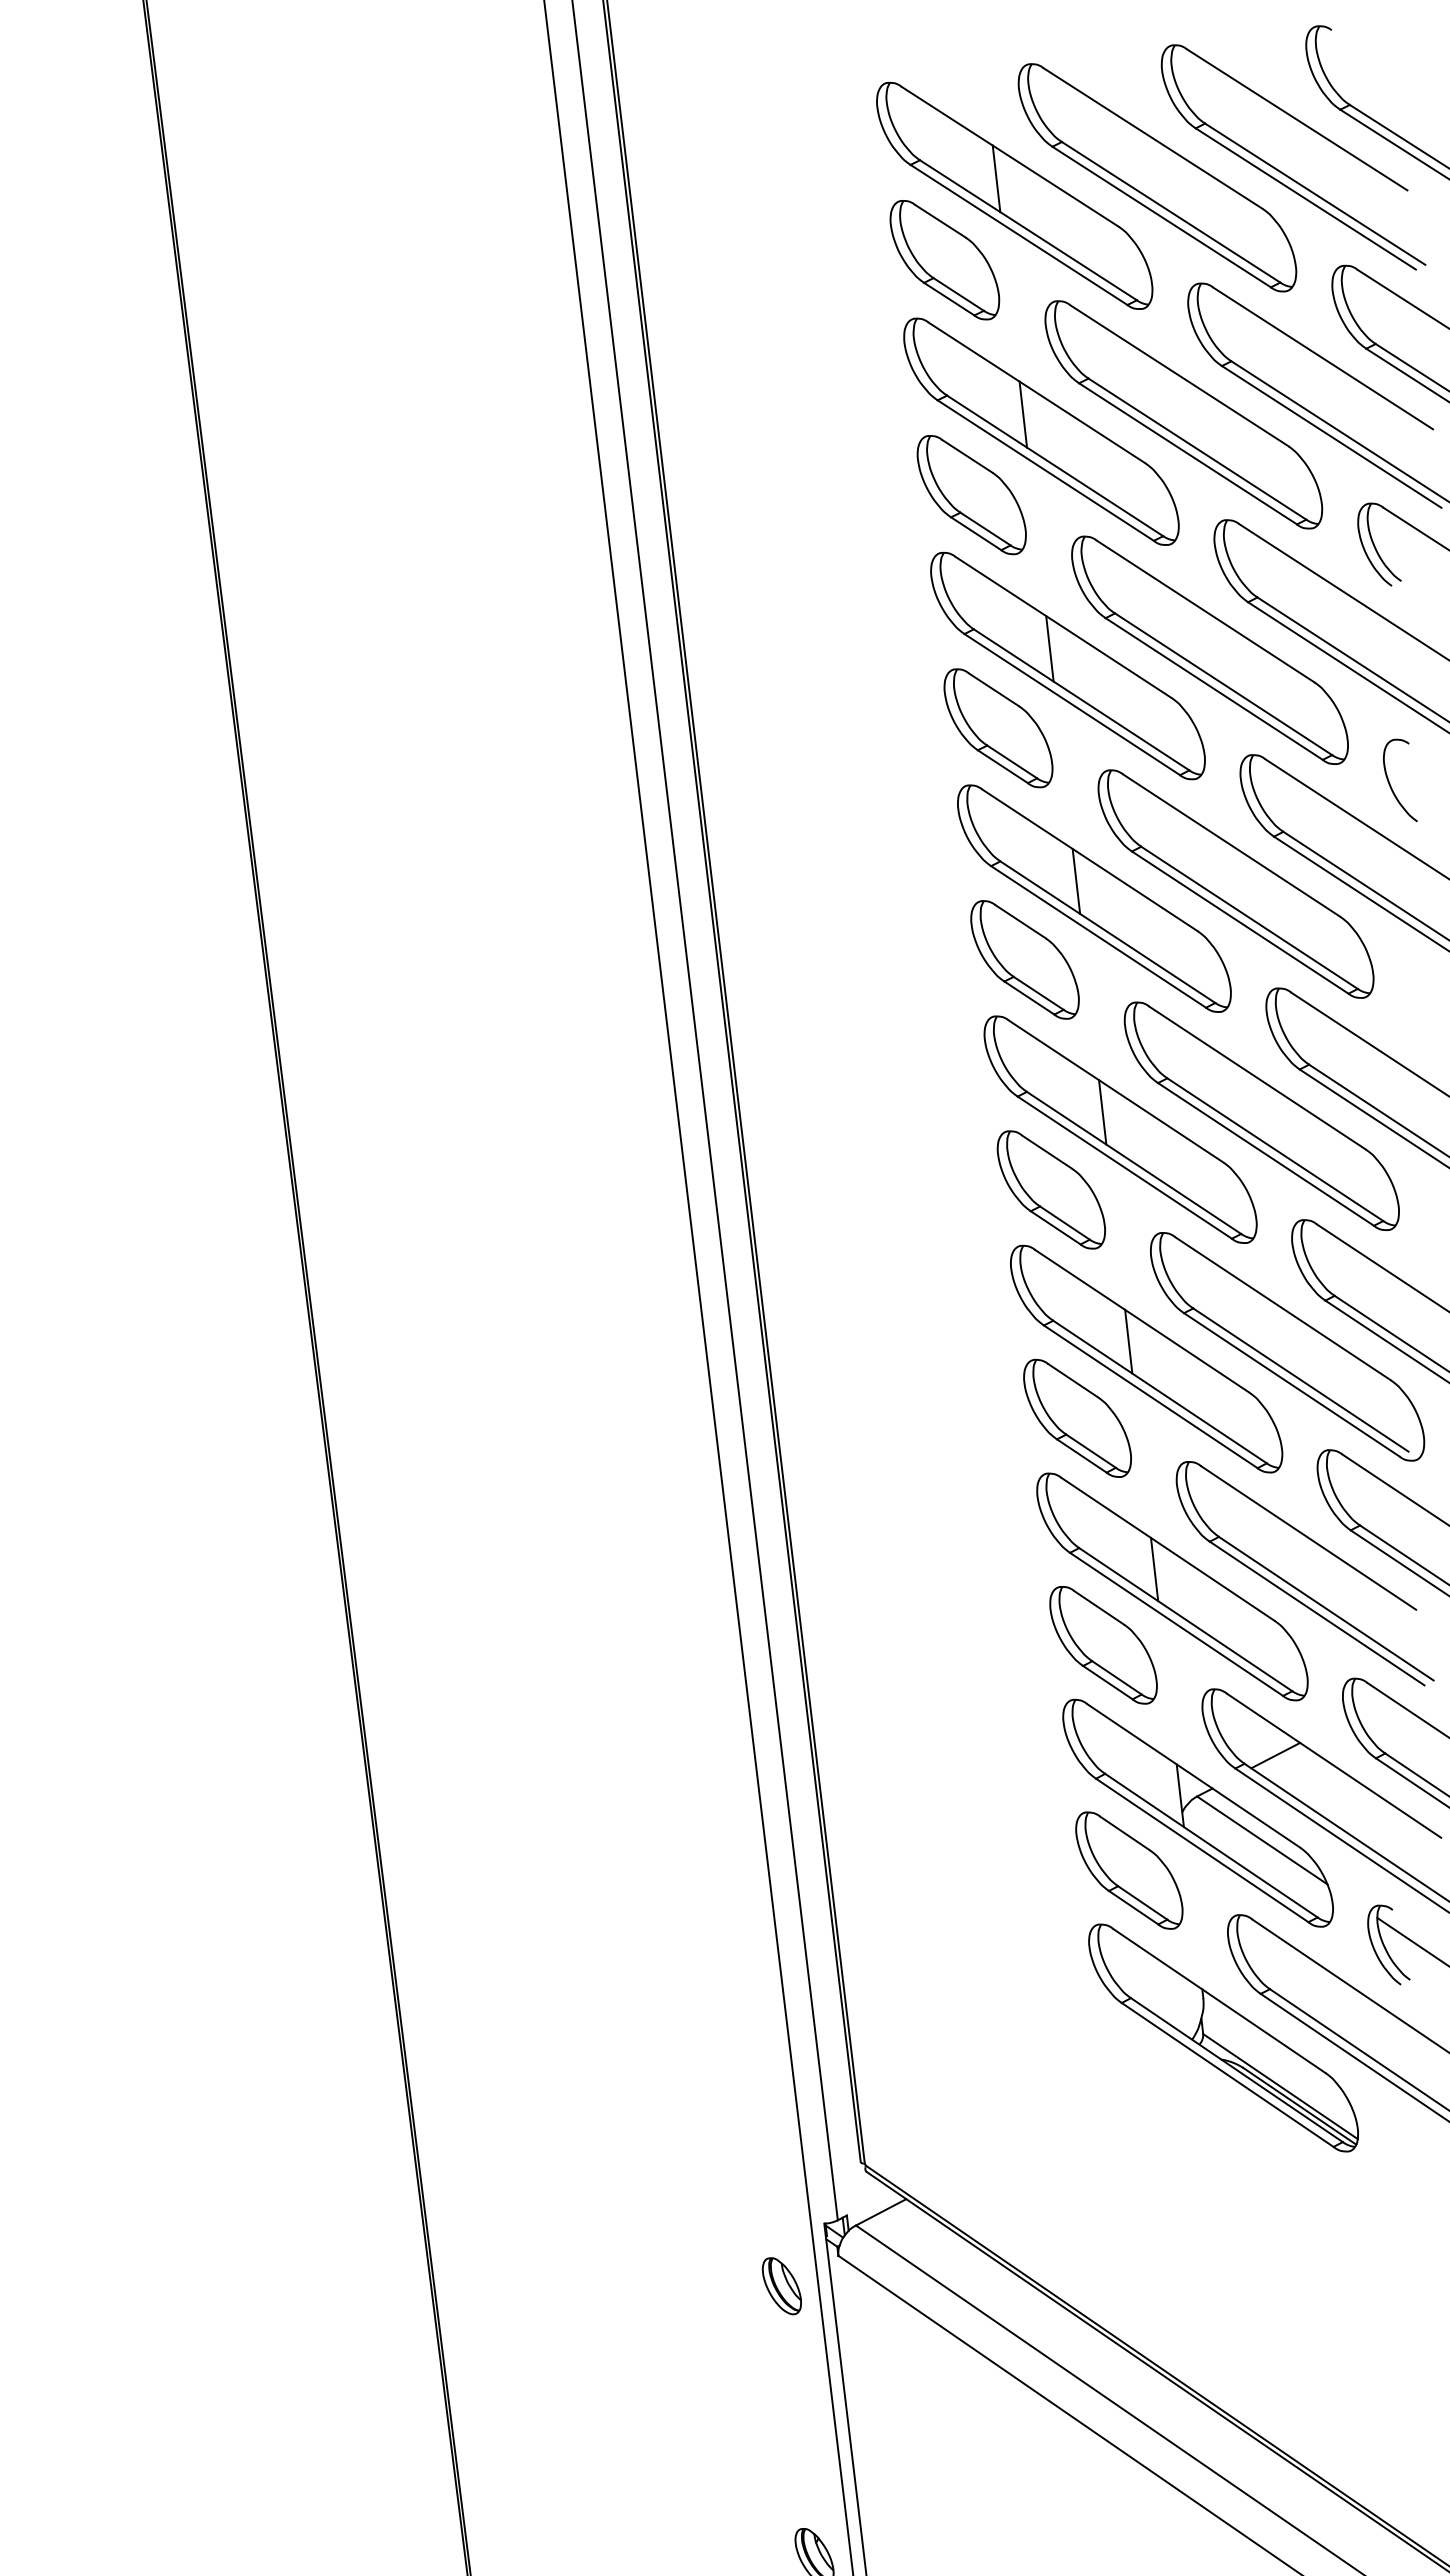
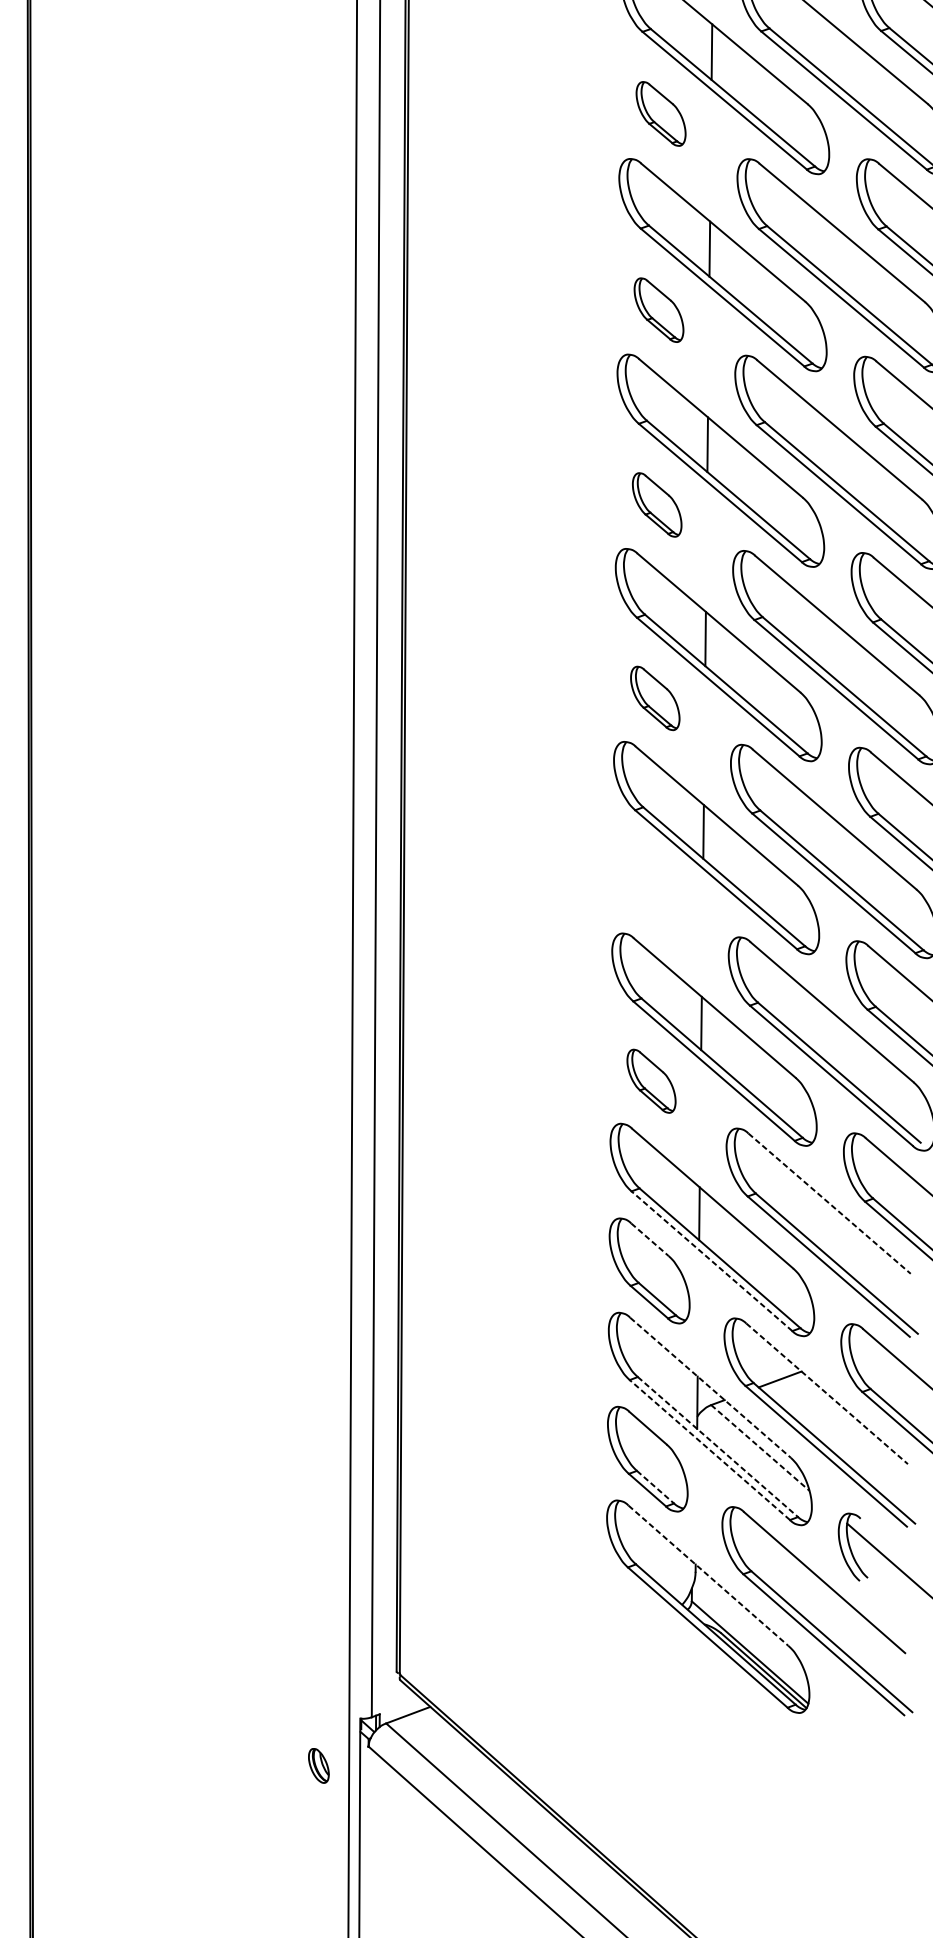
part: (944, 260) -> (660, 114), size x0.6
part: (971, 495) -> (658, 310), size x0.6
part: (998, 728) -> (657, 505), size x0.6
part: (1024, 959) -> (654, 698), size x0.6
part: (1050, 1189) -> (652, 890), removed
part: (1077, 1417) -> (651, 1080), size x0.6
line: (1309, 1538) -> (830, 1204), solid -> dashed
line: (1099, 1607) -> (650, 1239), solid -> dashed
line: (1176, 1624) -> (711, 1261), solid -> dashed
line: (1334, 1766) -> (827, 1394), solid -> dashed
line: (1194, 1776) -> (711, 1388), solid -> dashed
line: (1262, 1840) -> (760, 1448), solid -> dashed
line: (1211, 1845) -> (718, 1446), solid -> dashed
line: (1201, 1850) -> (709, 1450), solid -> dashed
line: (1142, 1902) -> (655, 1486), solid -> dashed
line: (1219, 2001) -> (708, 1576), solid -> dashed
part: (781, 2286) -> (318, 1766), size x0.7

